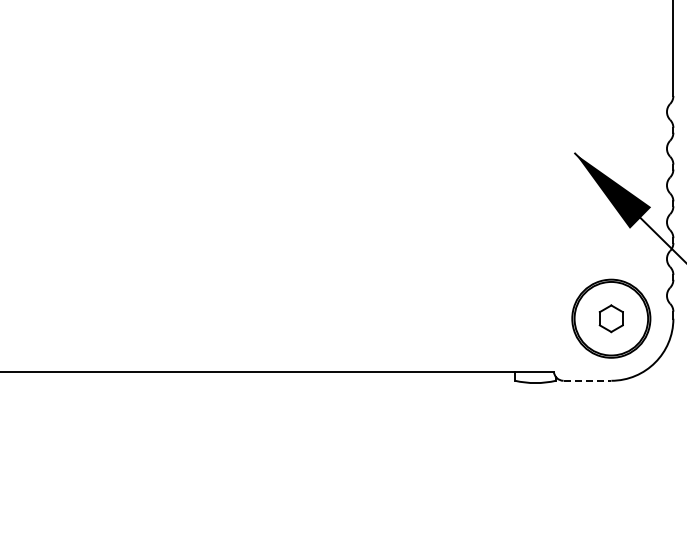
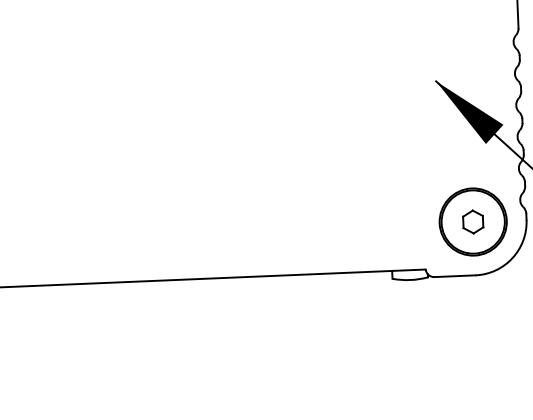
line: (587, 380) -> (454, 275), dashed -> solid

